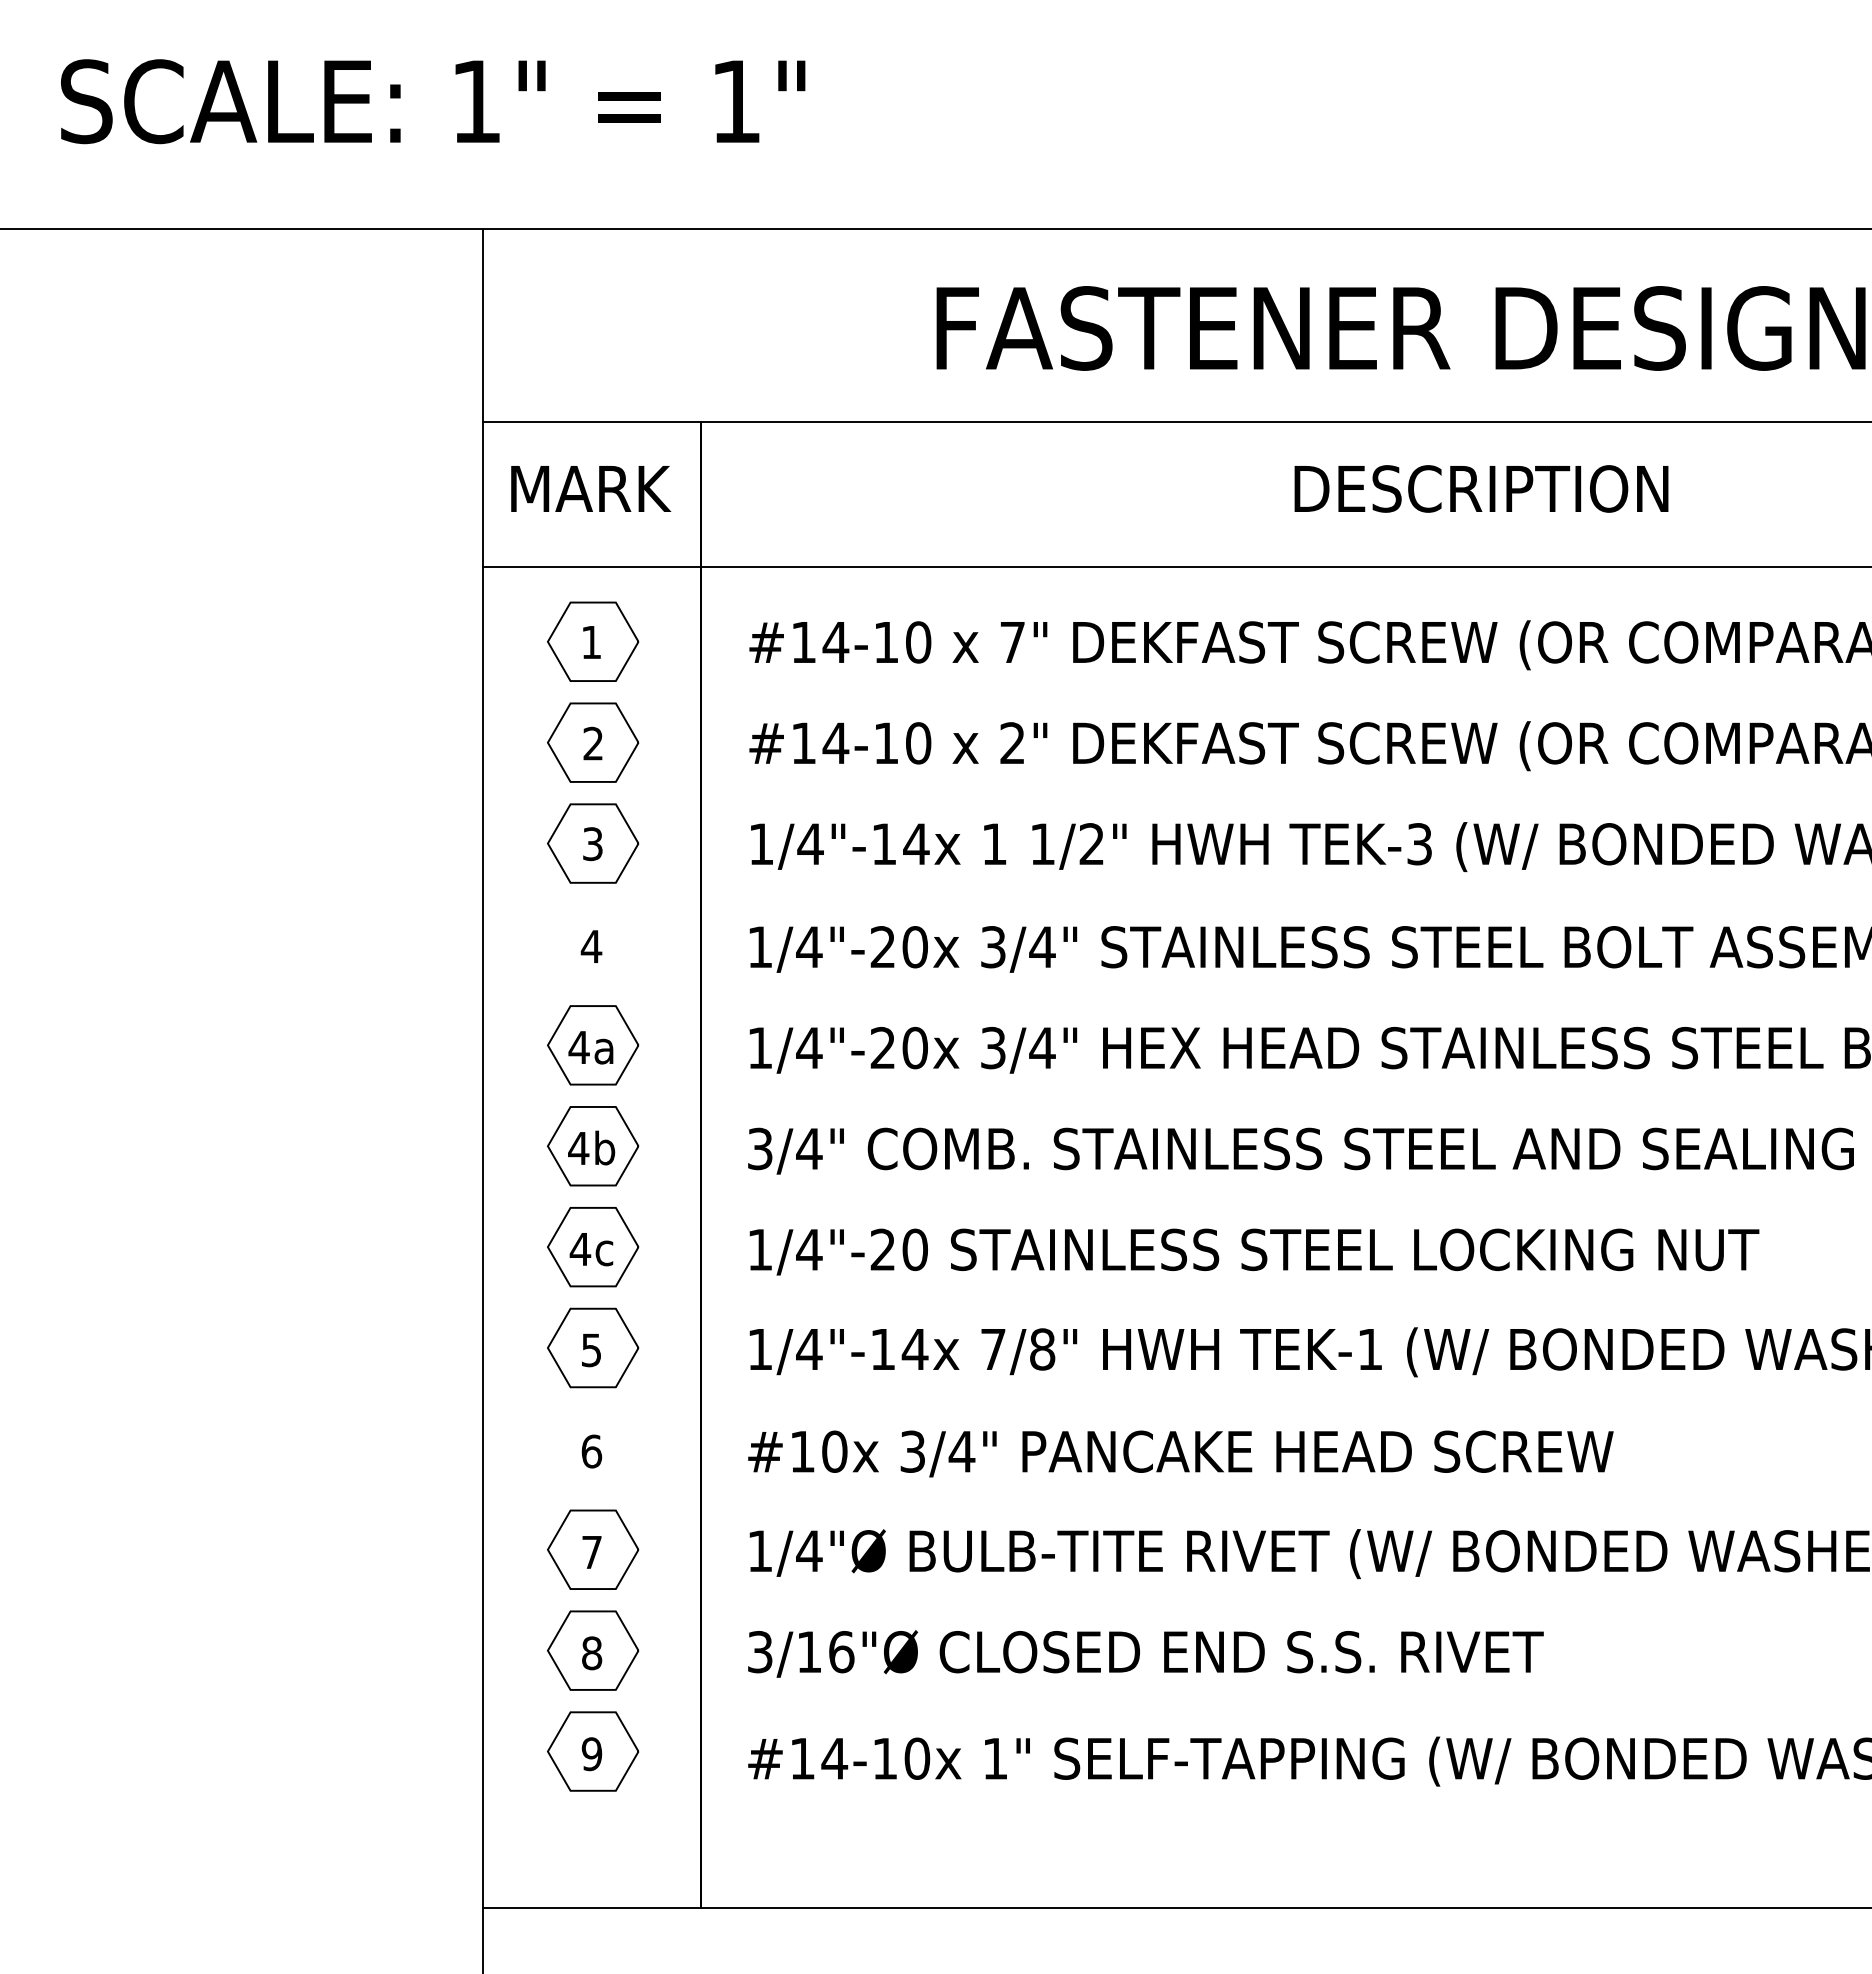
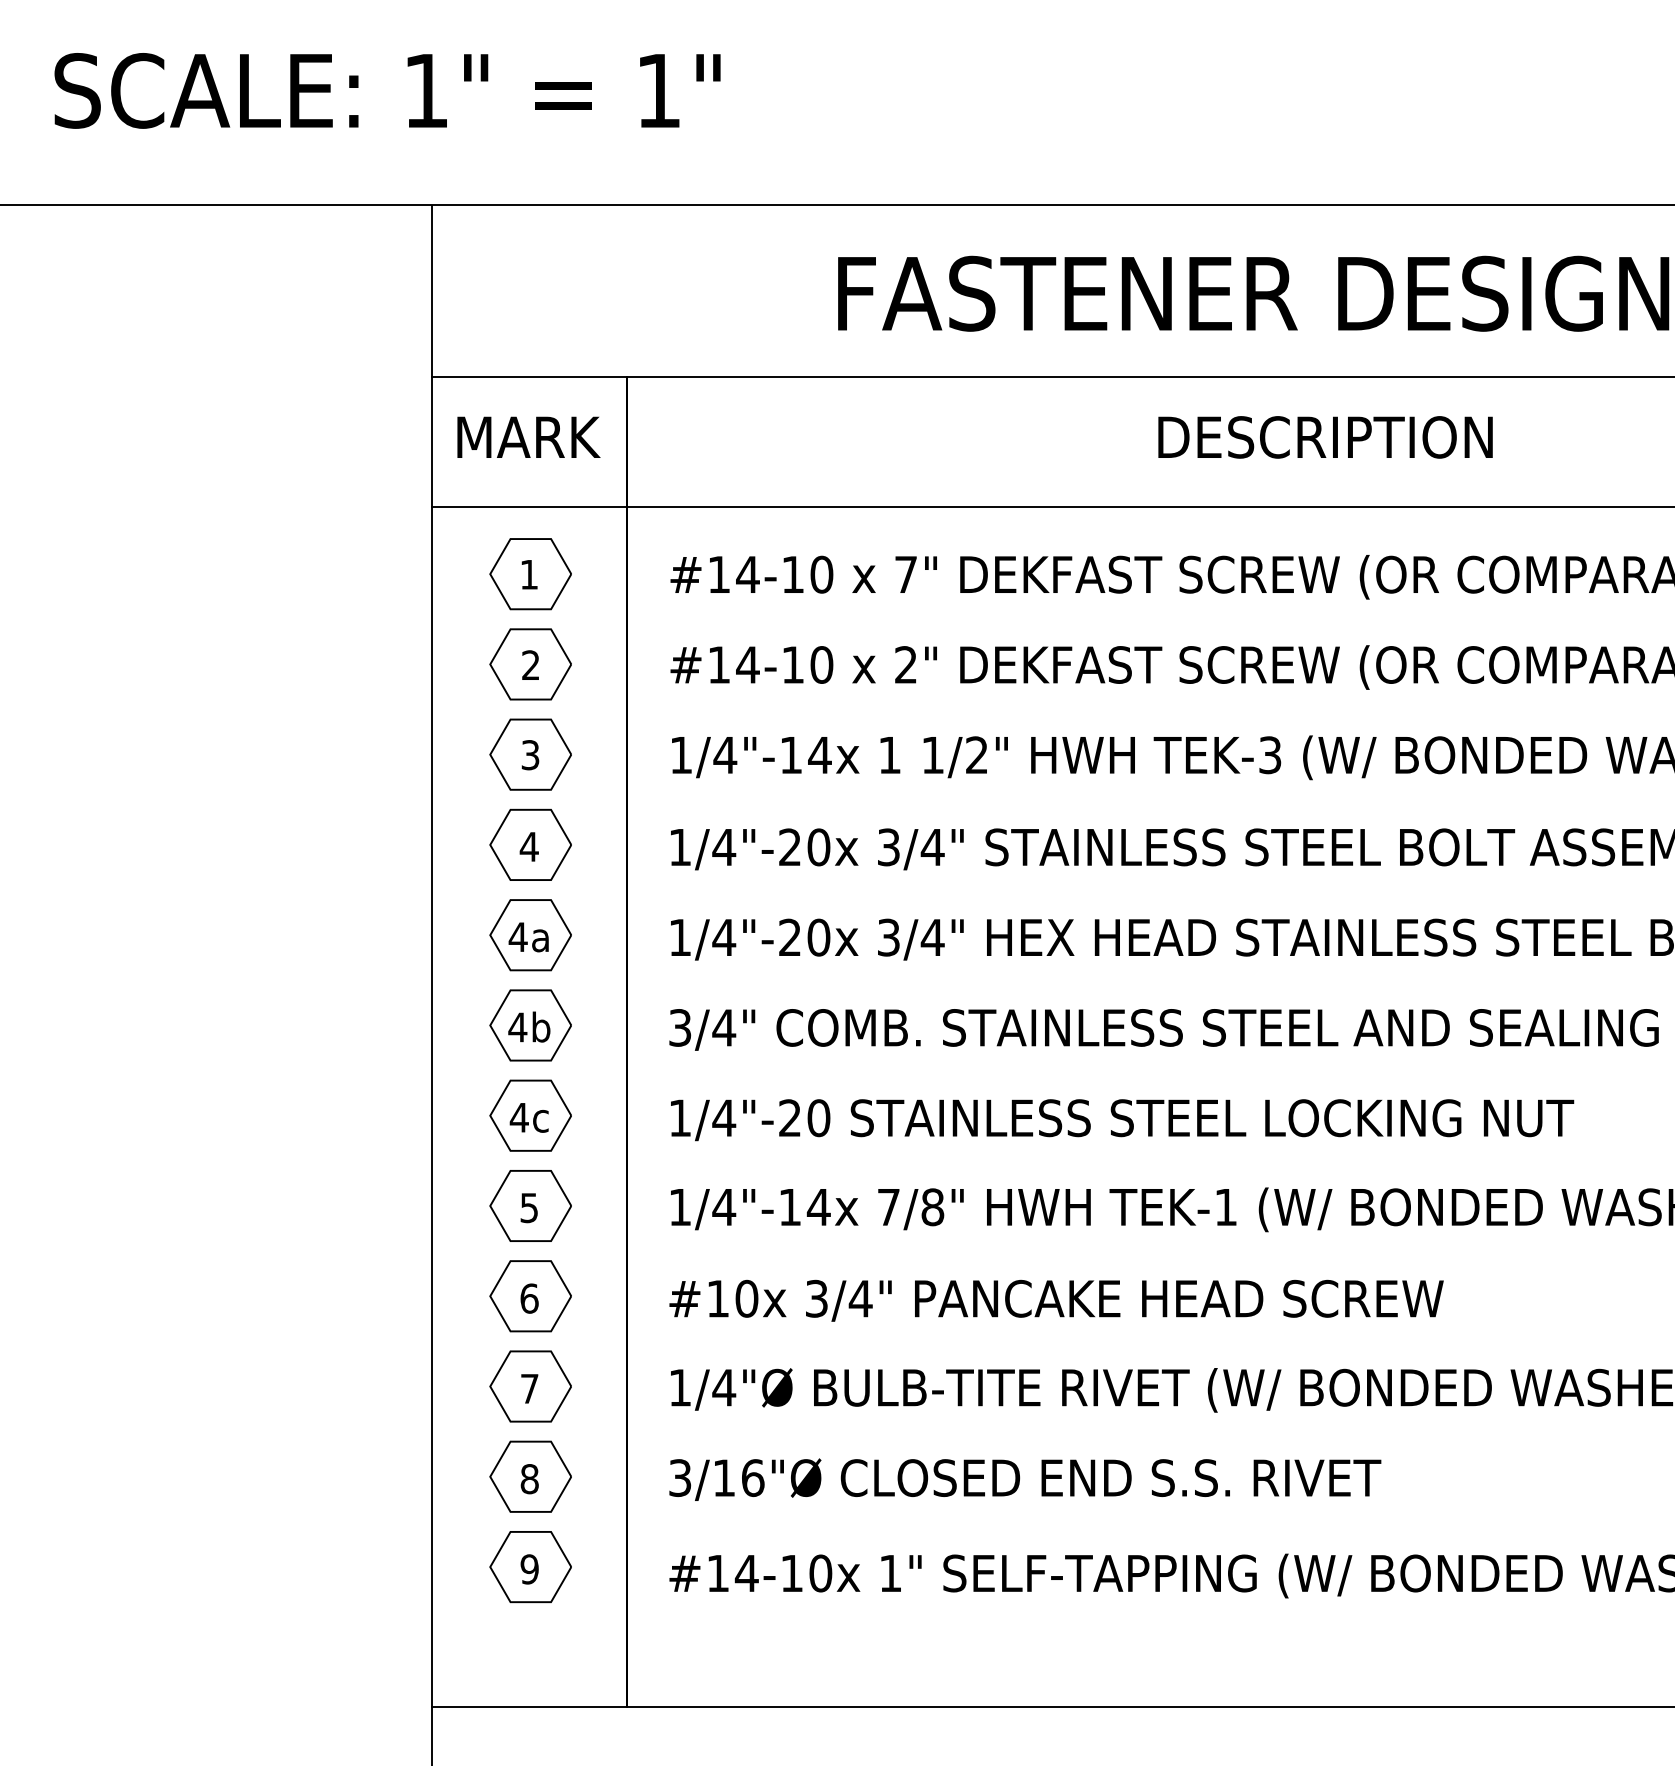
part: (593, 944) -> (531, 844), added
part: (593, 1448) -> (531, 1295), added

